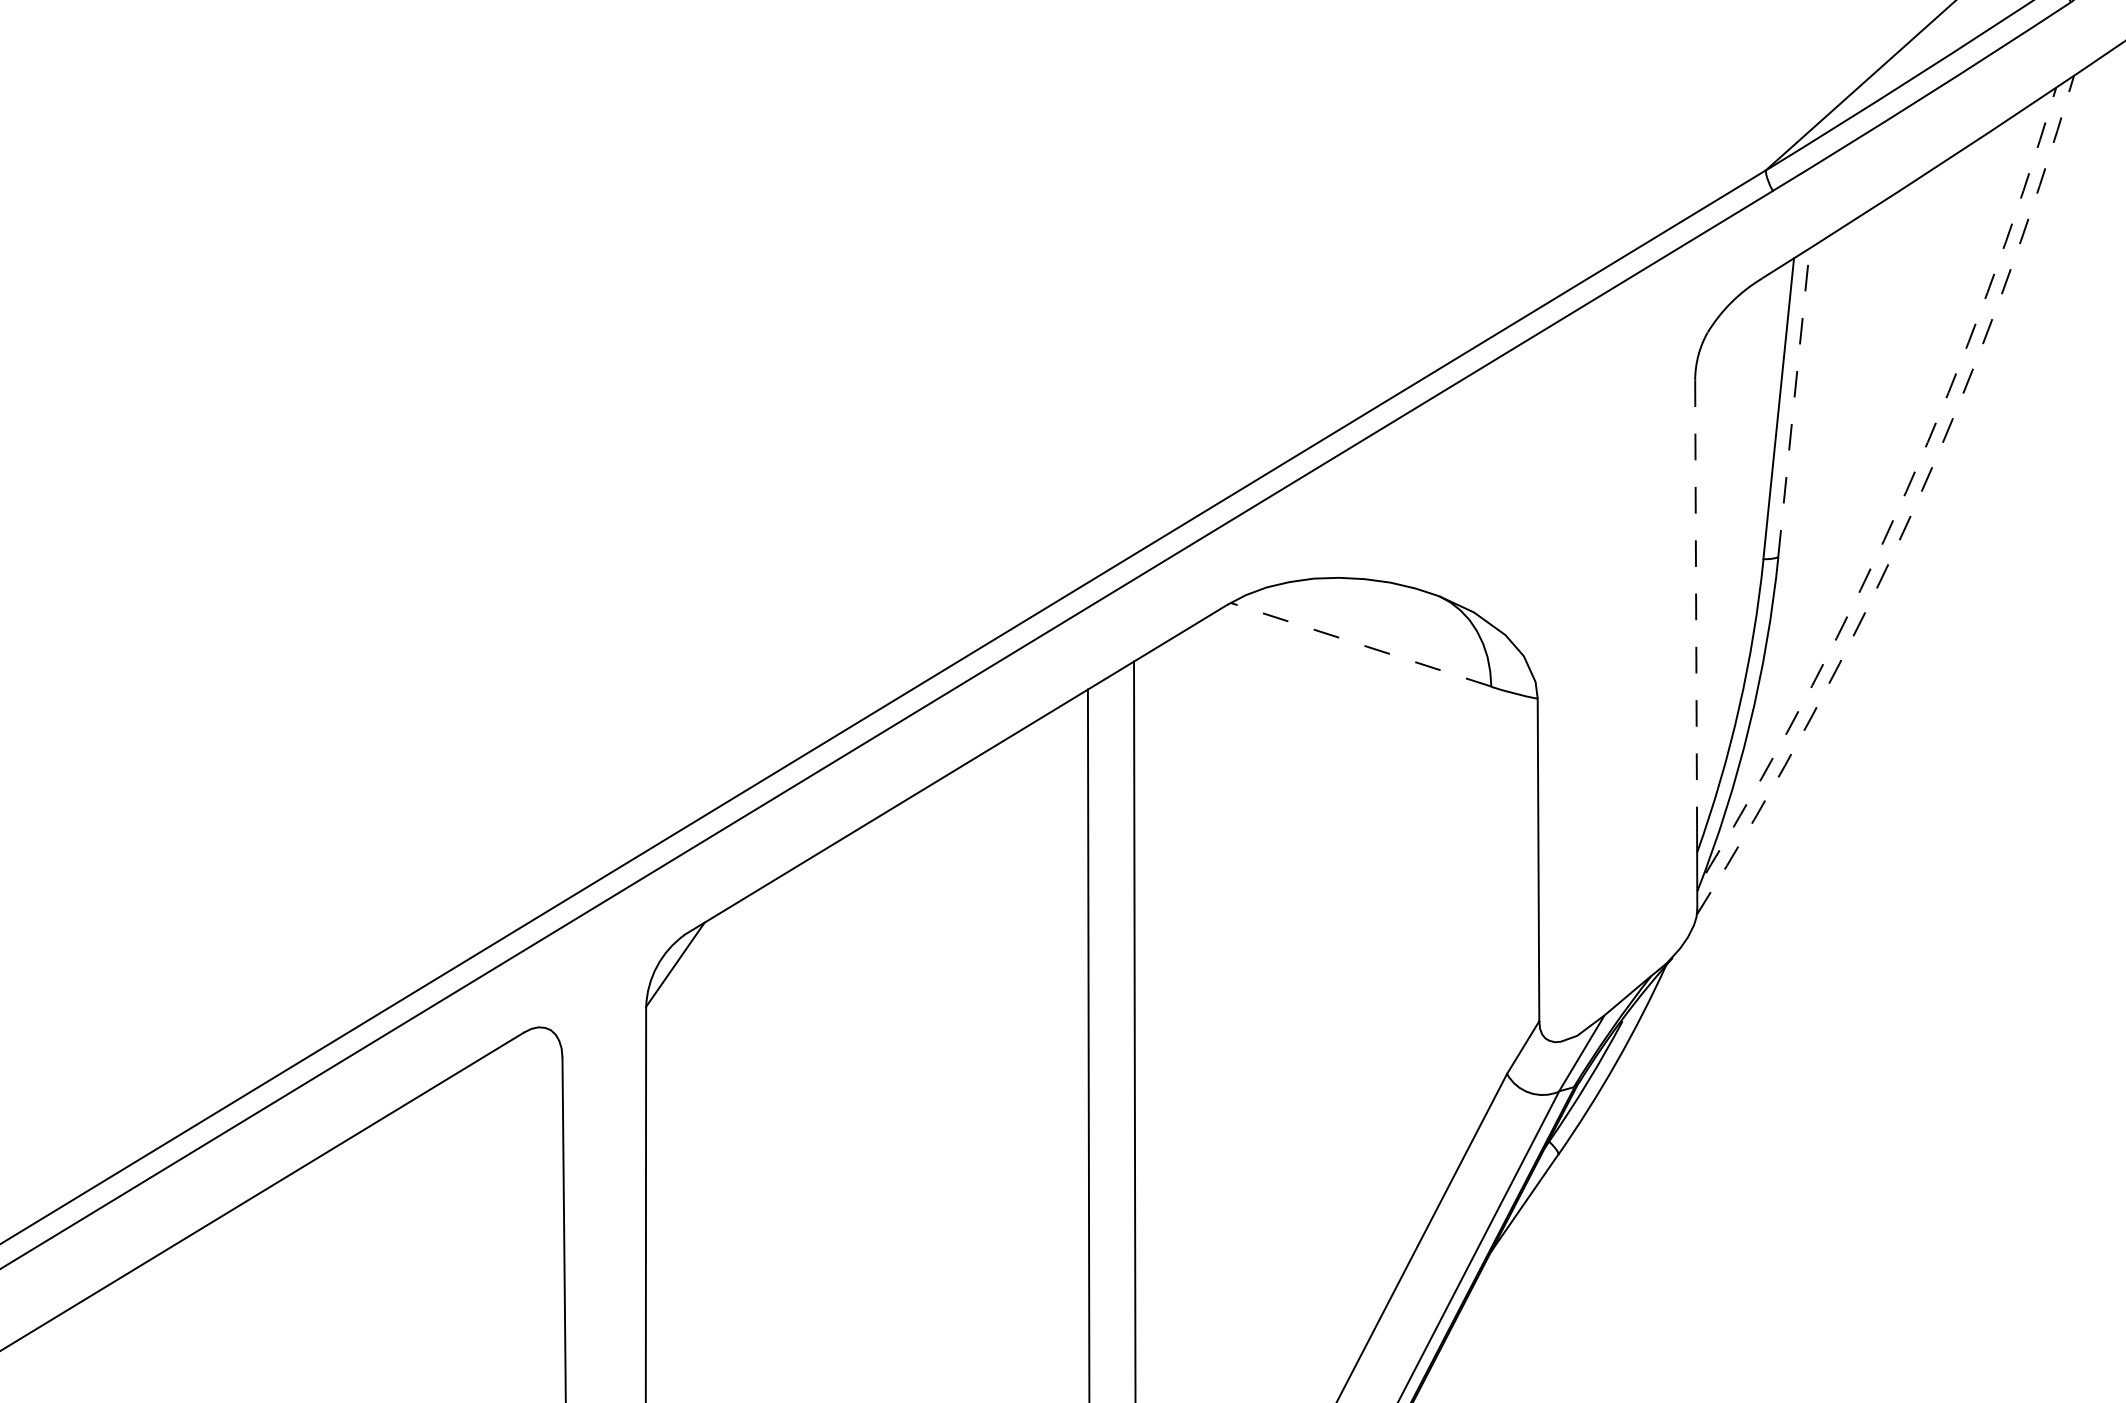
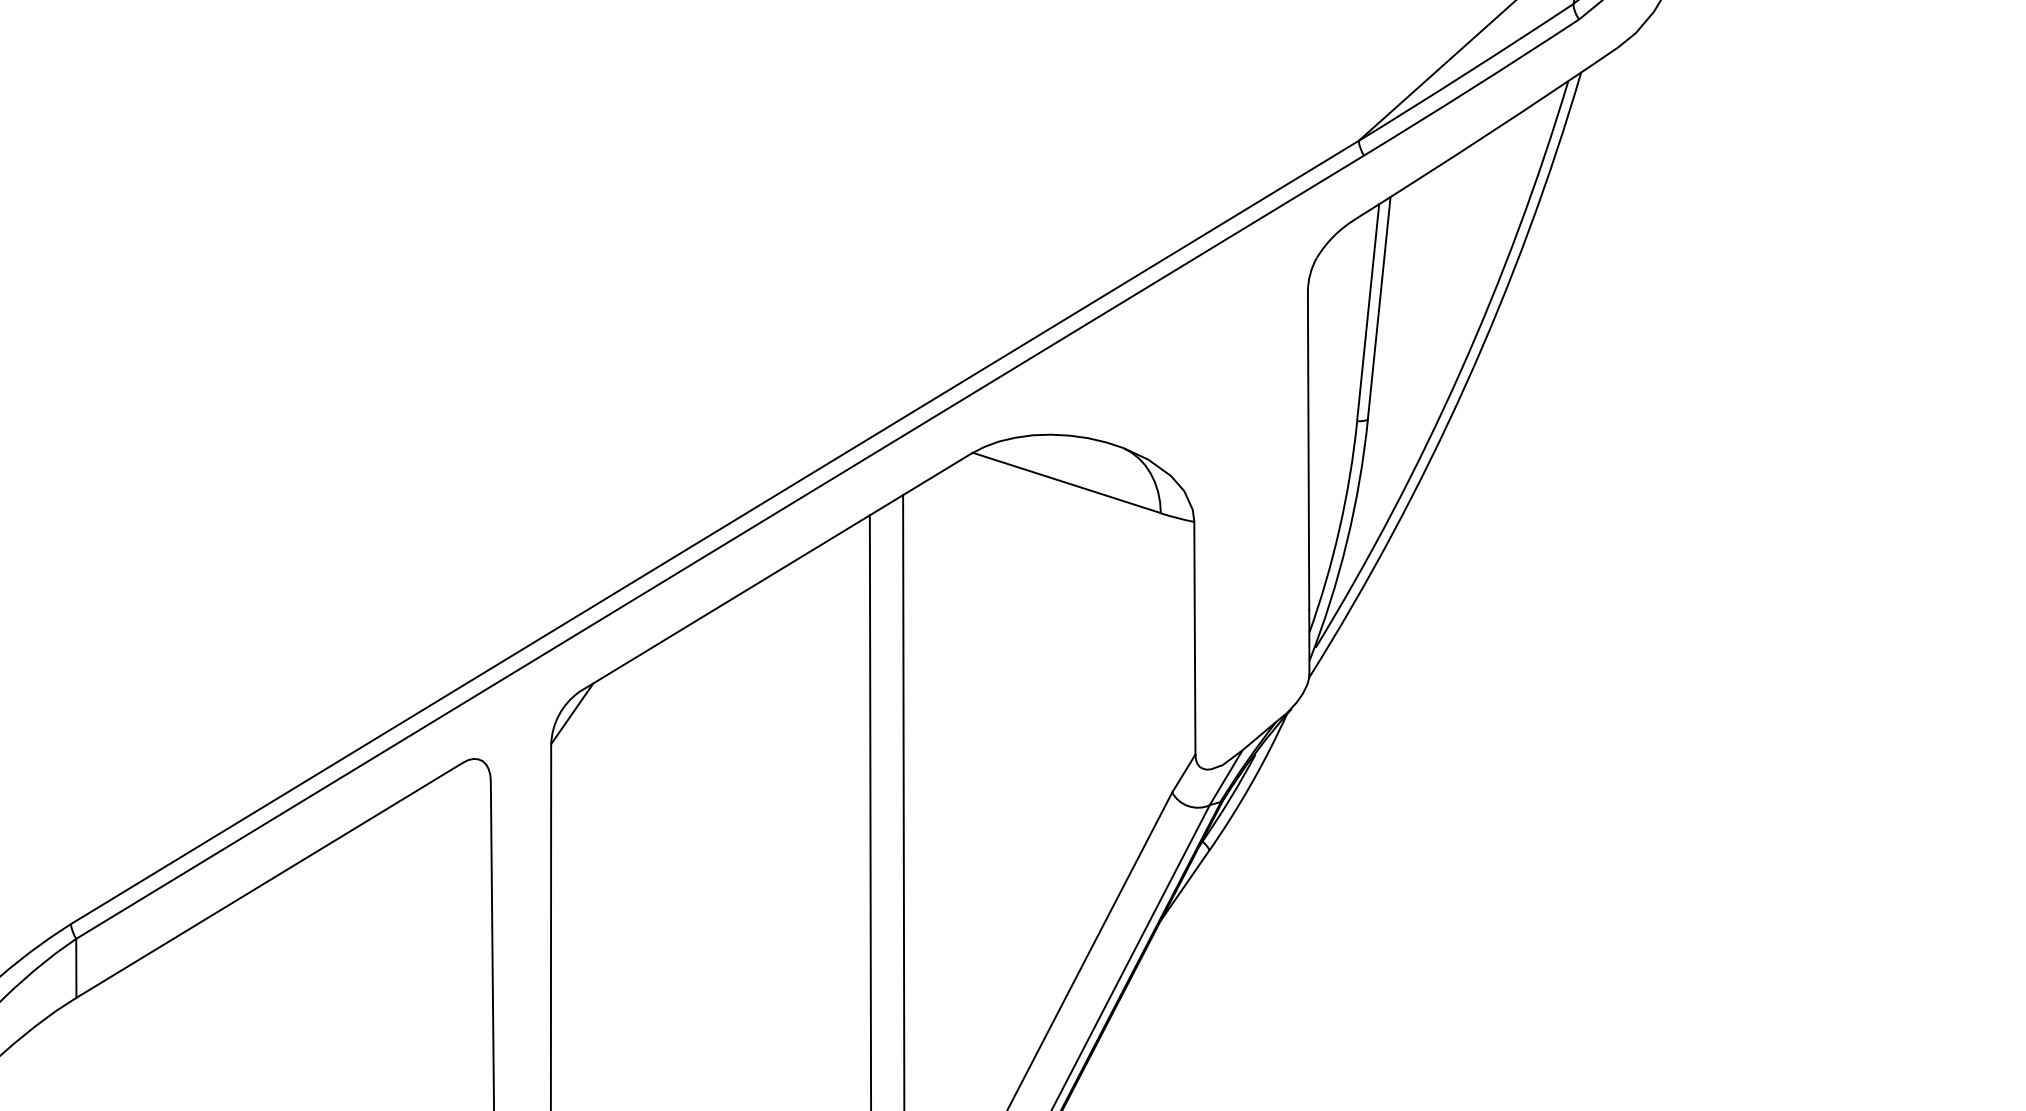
line: (1794, 402) -> (1379, 308), dashed -> solid
arc: (1906, 491) -> (1460, 372), dashed -> solid
arc: (1915, 508) -> (1466, 384), dashed -> solid
line: (1696, 601) -> (1308, 451), dashed -> solid
line: (1360, 644) -> (1066, 482), dashed -> solid

